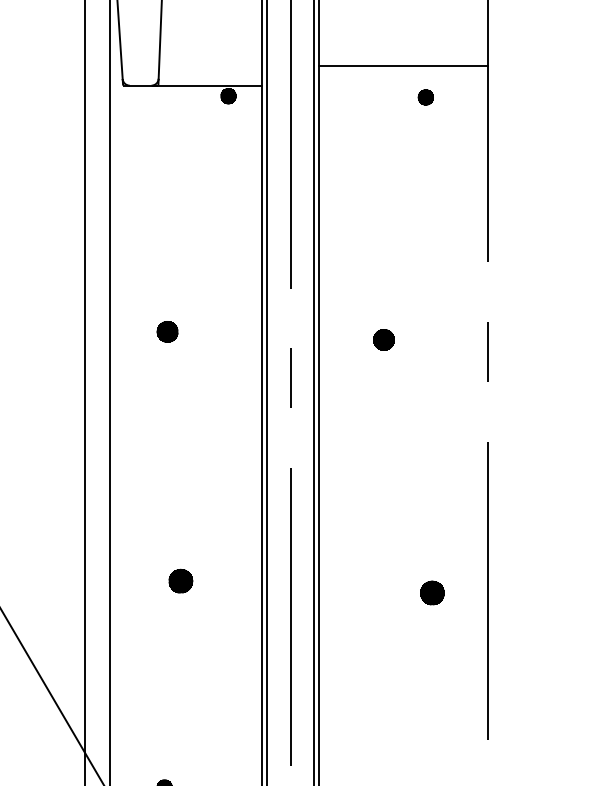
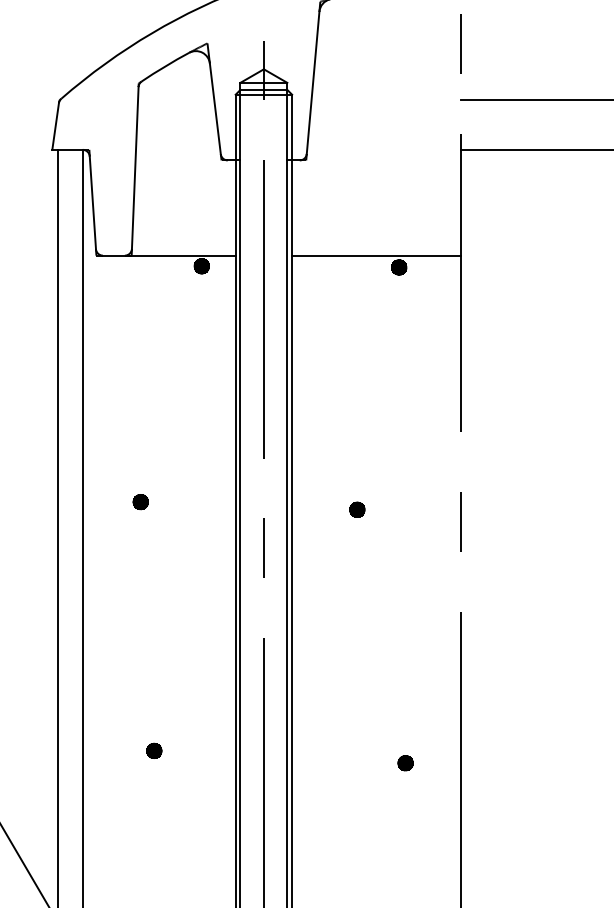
line: (403, 65) -> (376, 255), moved
part: (167, 332) -> (140, 502), size x0.71
part: (384, 339) -> (357, 509), size x0.71
part: (181, 580) -> (154, 750), size x0.62
part: (432, 593) -> (405, 763), size x0.62

